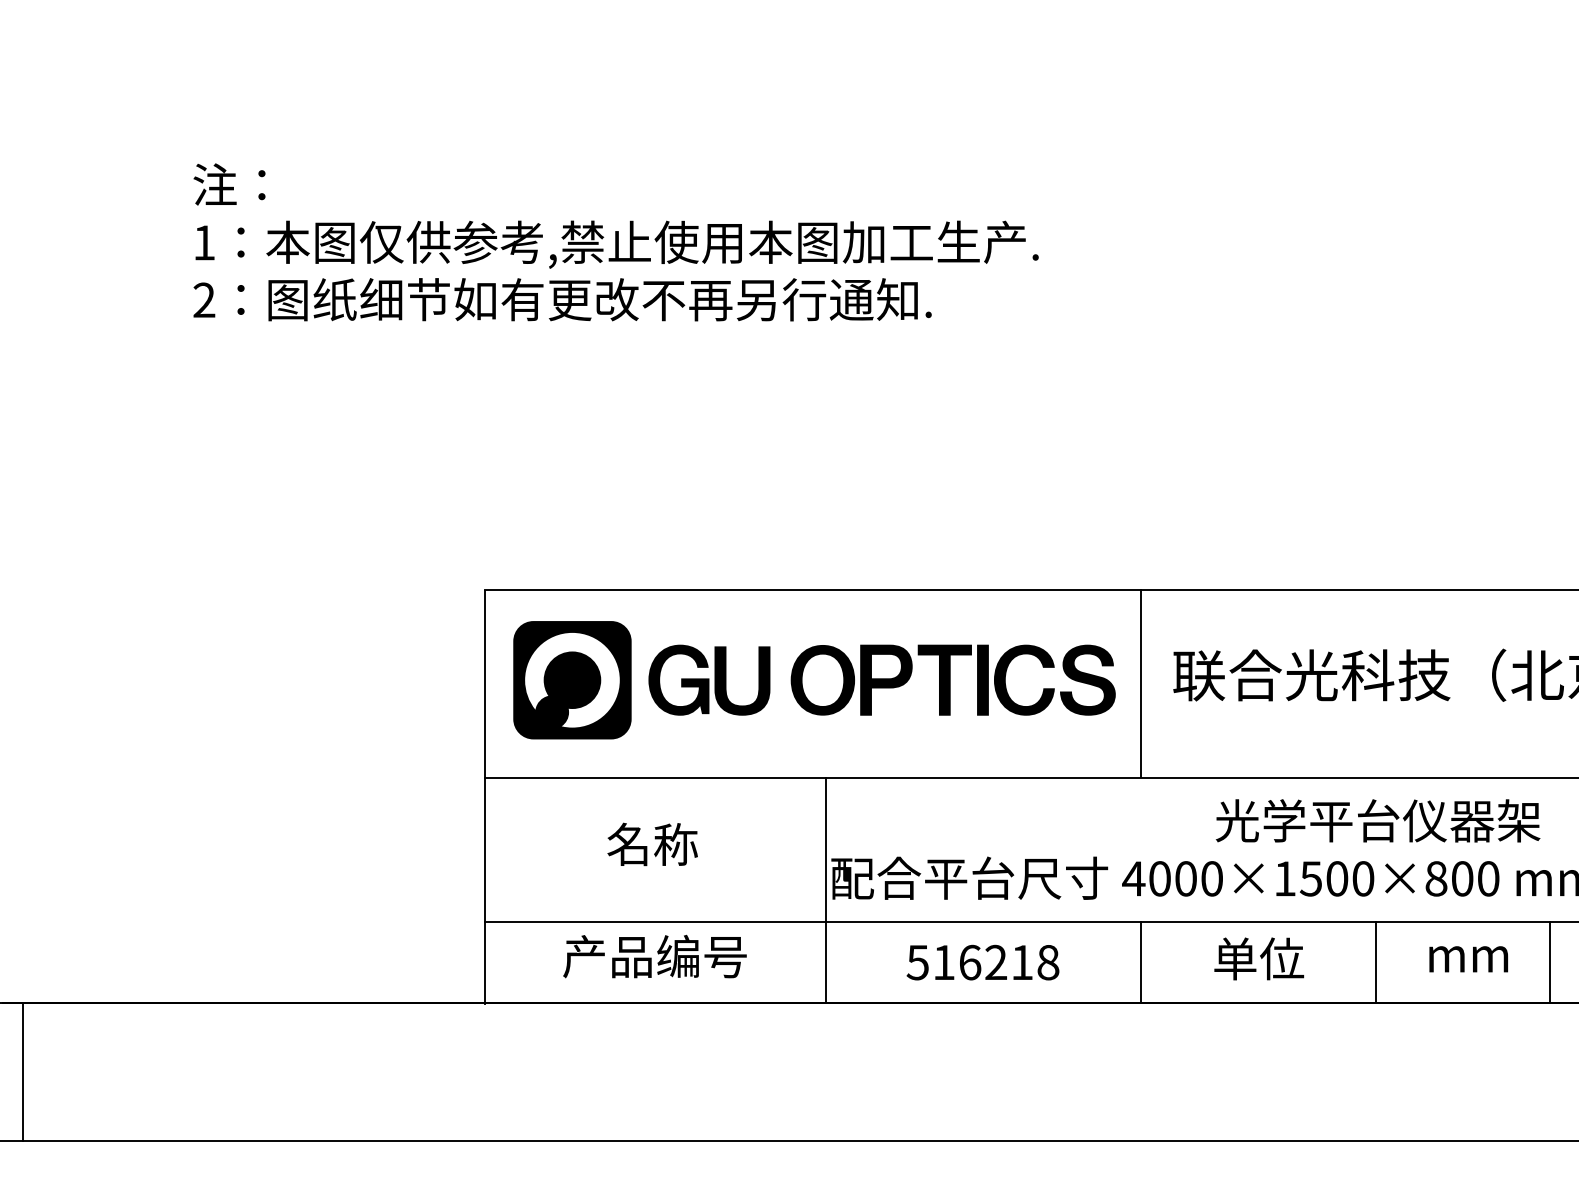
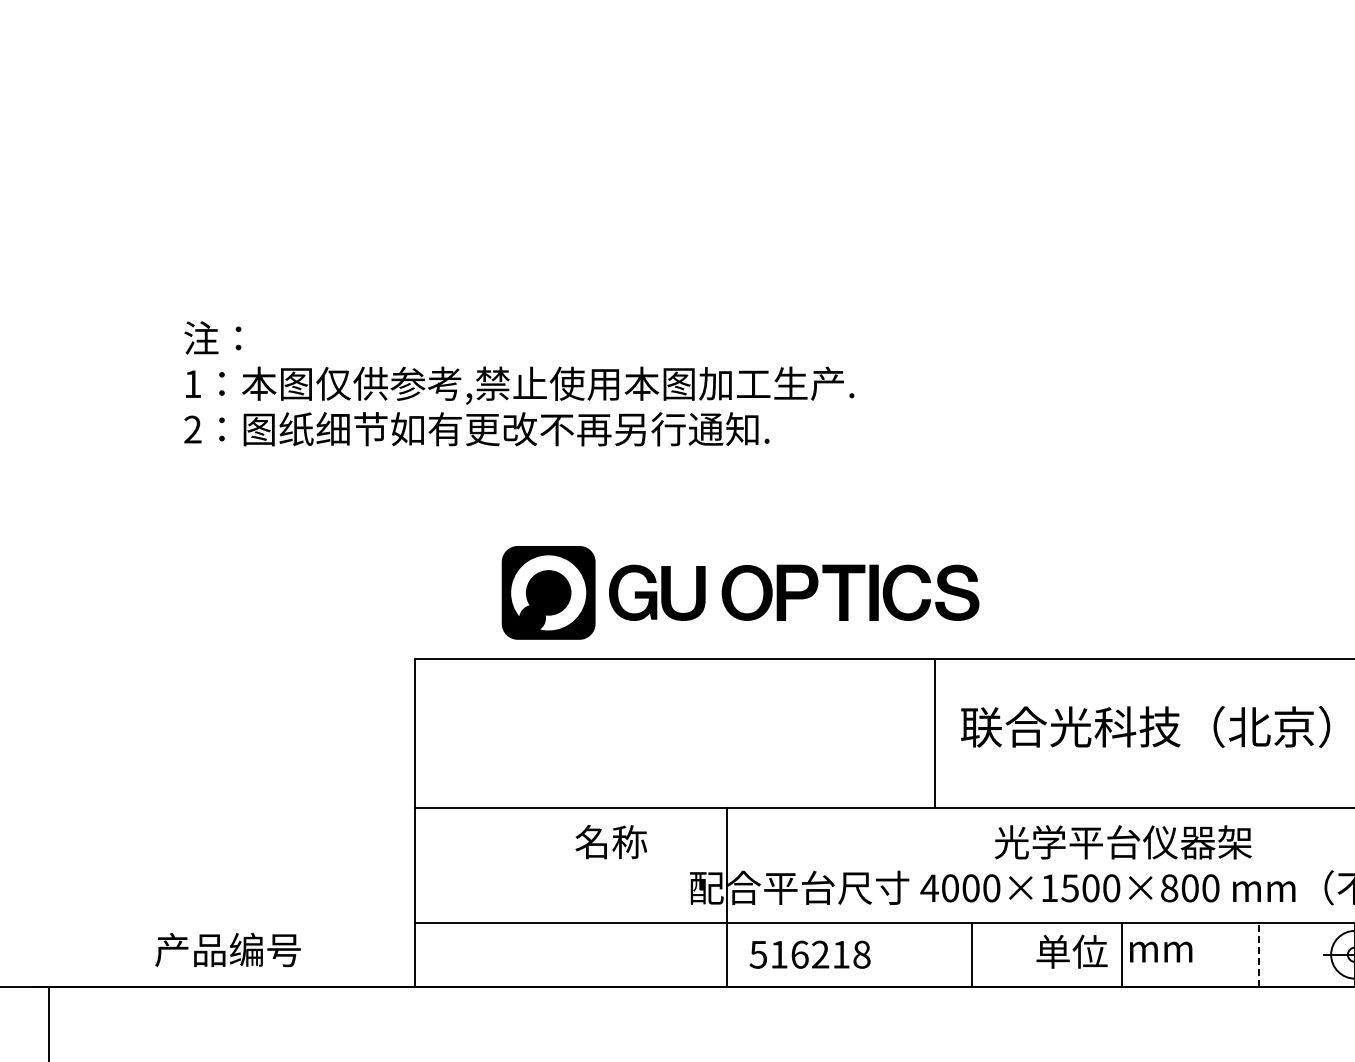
part: (814, 679) -> (740, 592), moved
text: (652, 845) -> (611, 842), moved
line: (825, 890) -> (726, 897), moved
text: (654, 956) -> (227, 949), moved
text: (1258, 958) -> (1071, 951), moved
text: (1469, 958) -> (1161, 951), moved
line: (1141, 962) -> (972, 954), moved
line: (1549, 962) -> (1259, 954), solid -> dashed

